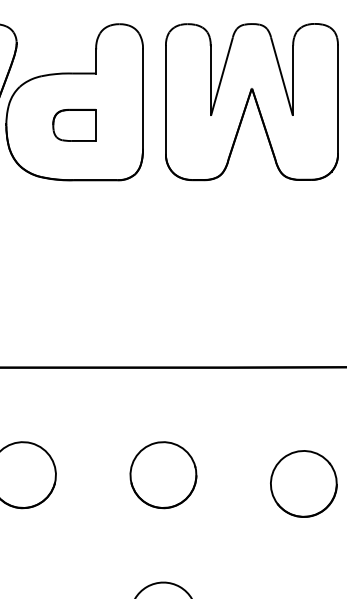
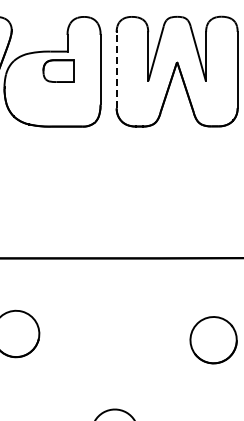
line: (165, 98) -> (116, 69), solid -> dashed
part: (74, 124) -> (58, 70), moved
part: (162, 474) -> (114, 333), removed

